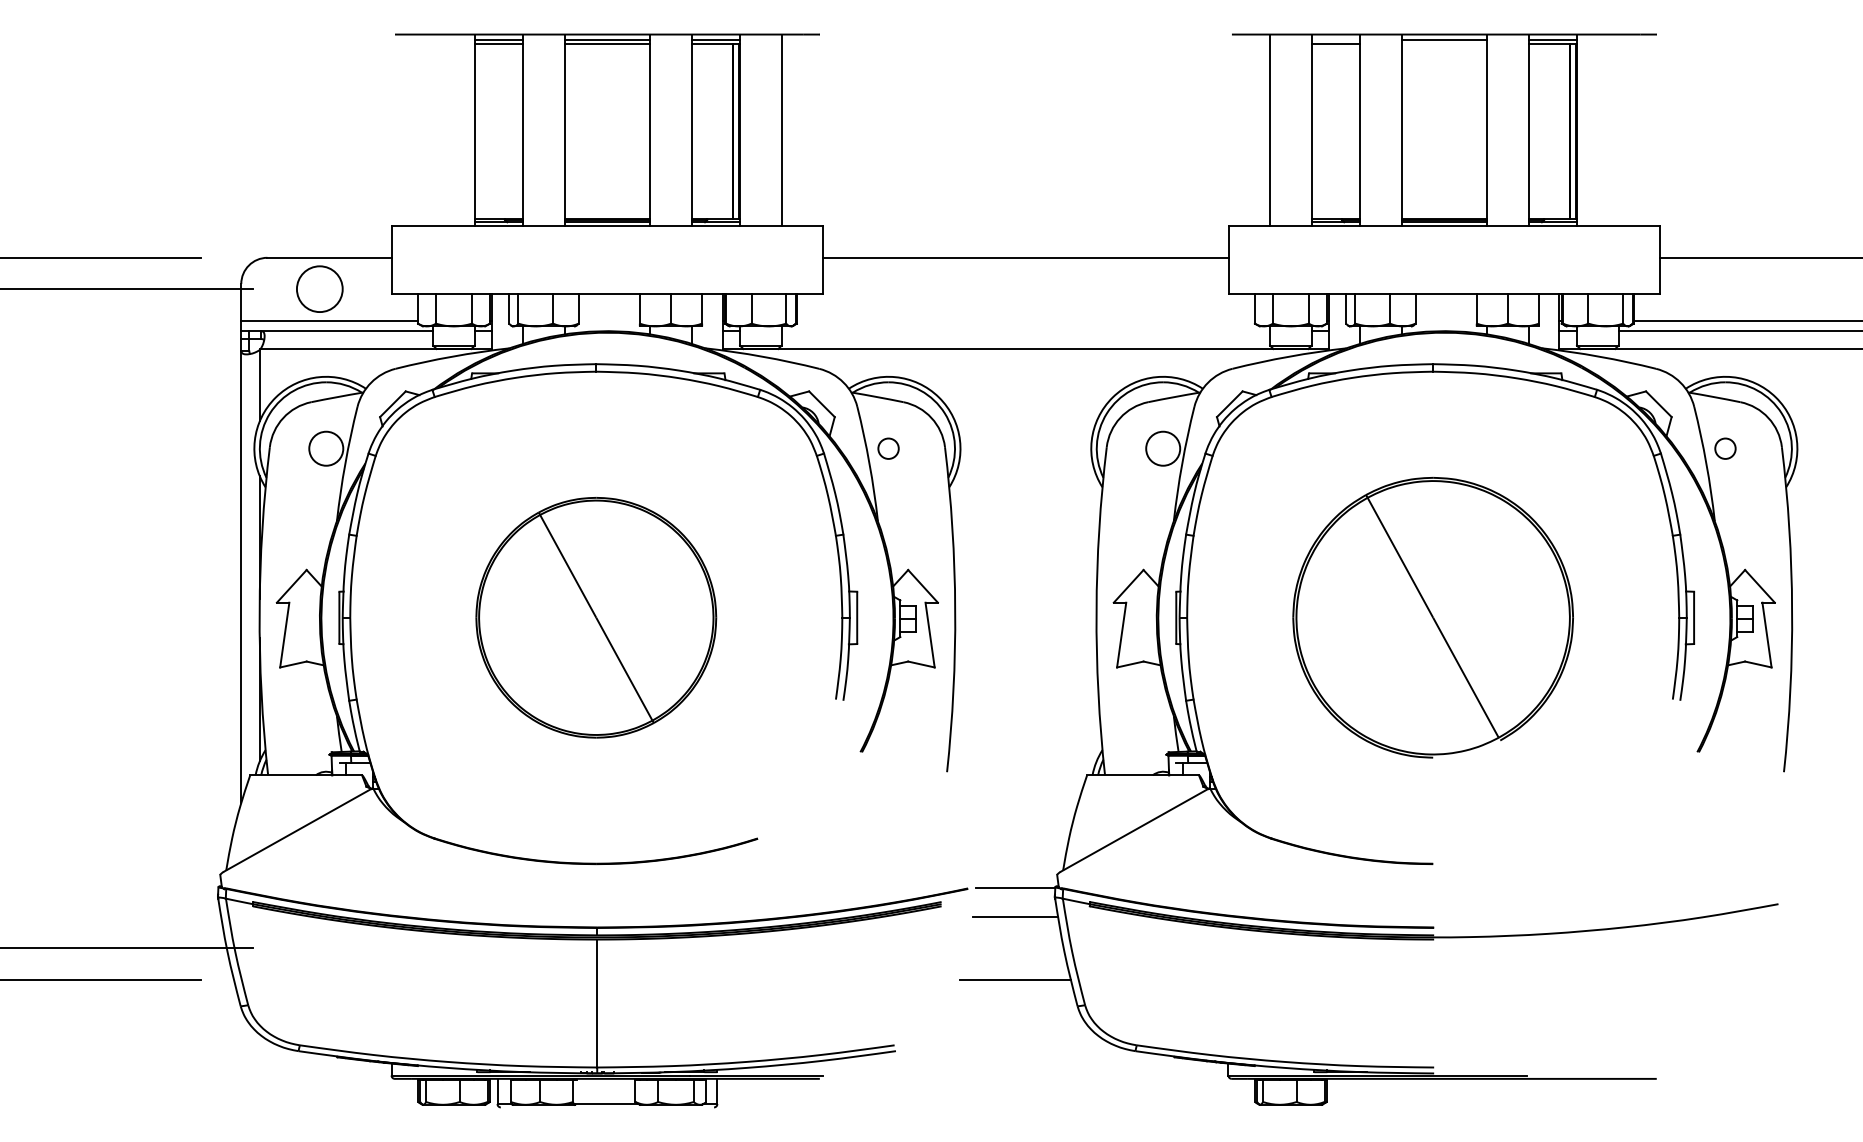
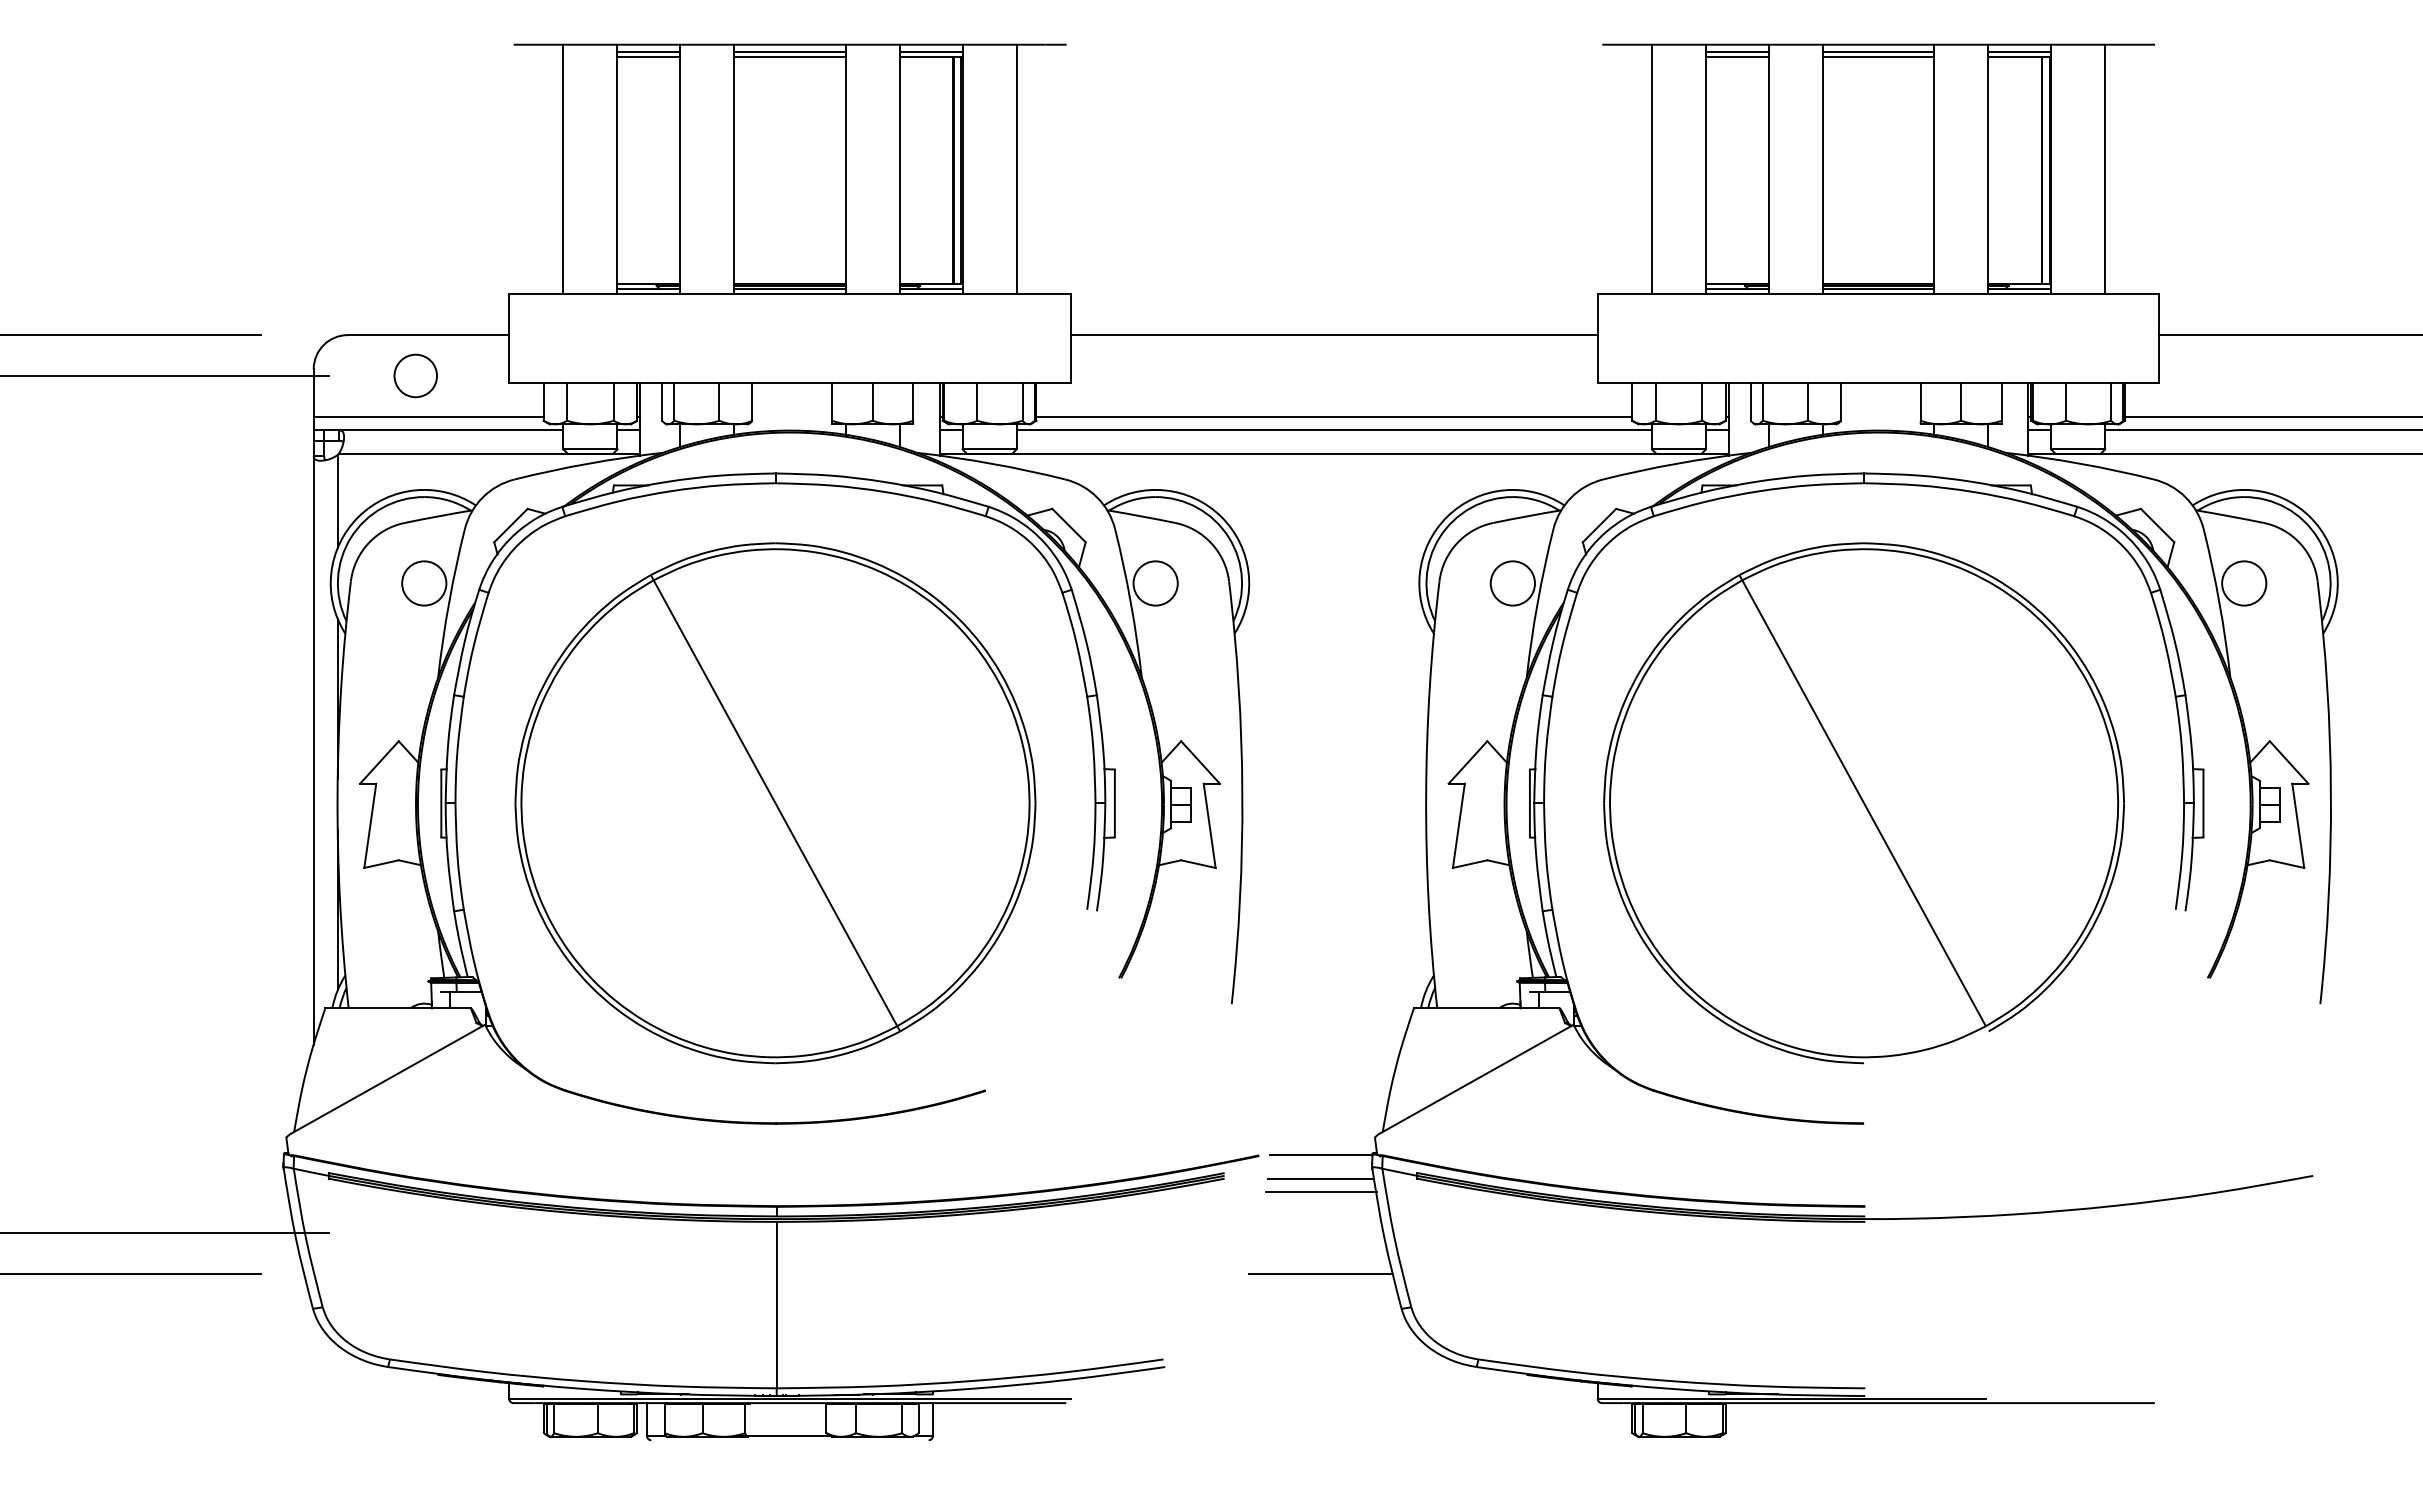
line: (1335, 39) -> (1737, 51), added
line: (1444, 43) -> (1878, 56), added
line: (433, 130) -> (563, 169), added
line: (1618, 130) -> (2105, 169), added
circle: (319, 288) -> (415, 375), size x0.71
line: (1026, 320) -> (1334, 416), added
line: (1025, 331) -> (1333, 430), added
circle: (888, 448) -> (1155, 583), size x1.67
circle: (1725, 448) -> (2244, 583), size x1.67
part: (596, 617) -> (775, 803), size x1.67
part: (1432, 617) -> (1863, 803), size x1.43
line: (1015, 906) -> (1320, 1178), added

